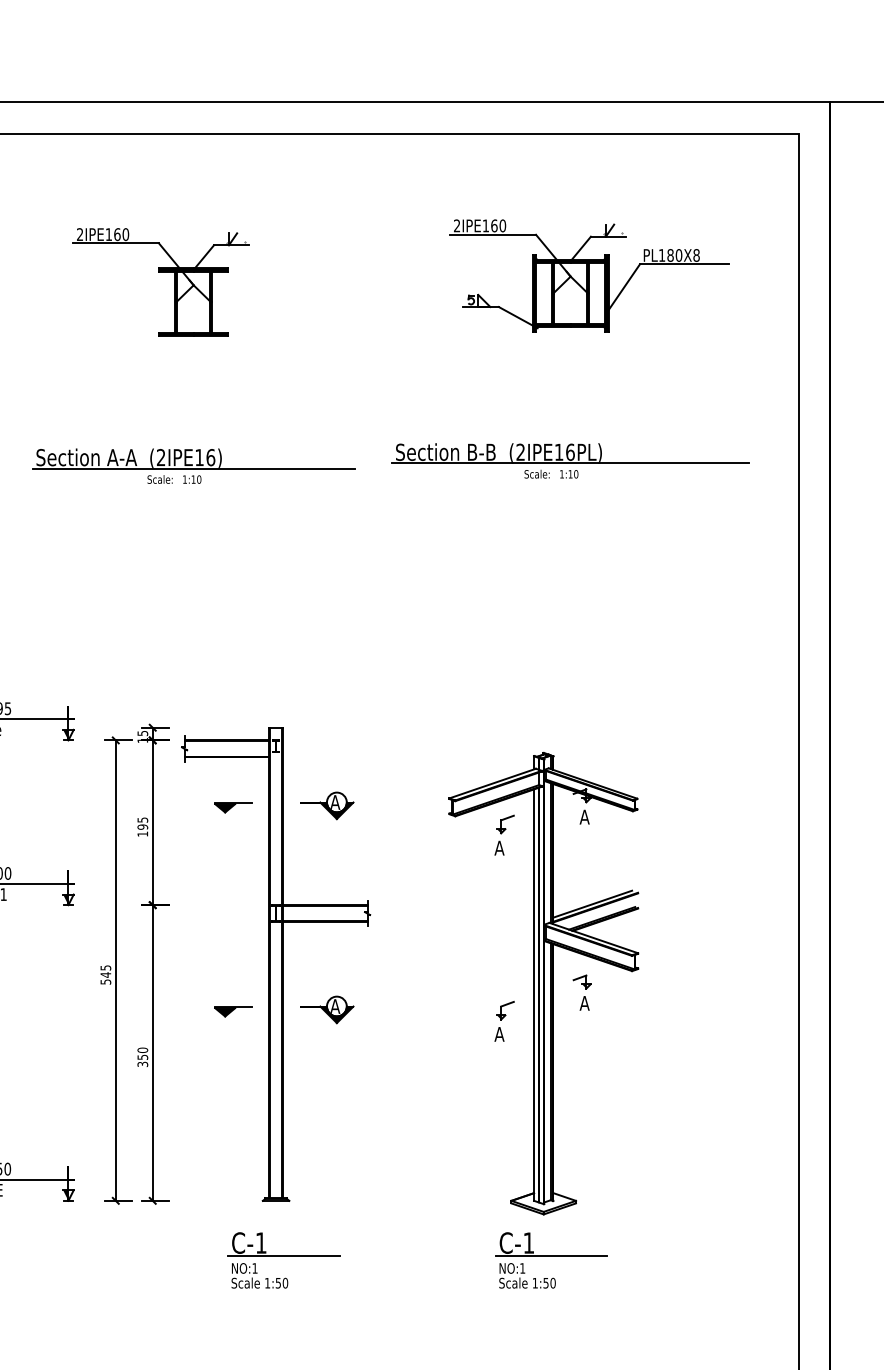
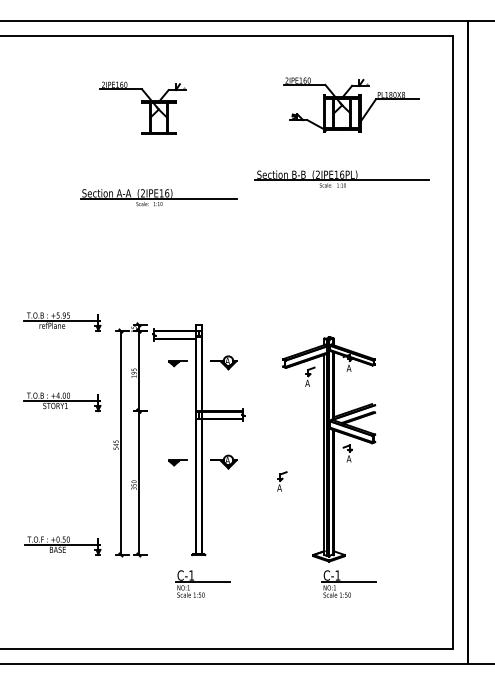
part: (569, 459) -> (341, 178), moved
part: (505, 1020) -> (282, 481), moved
part: (550, 1259) -> (348, 583), moved

